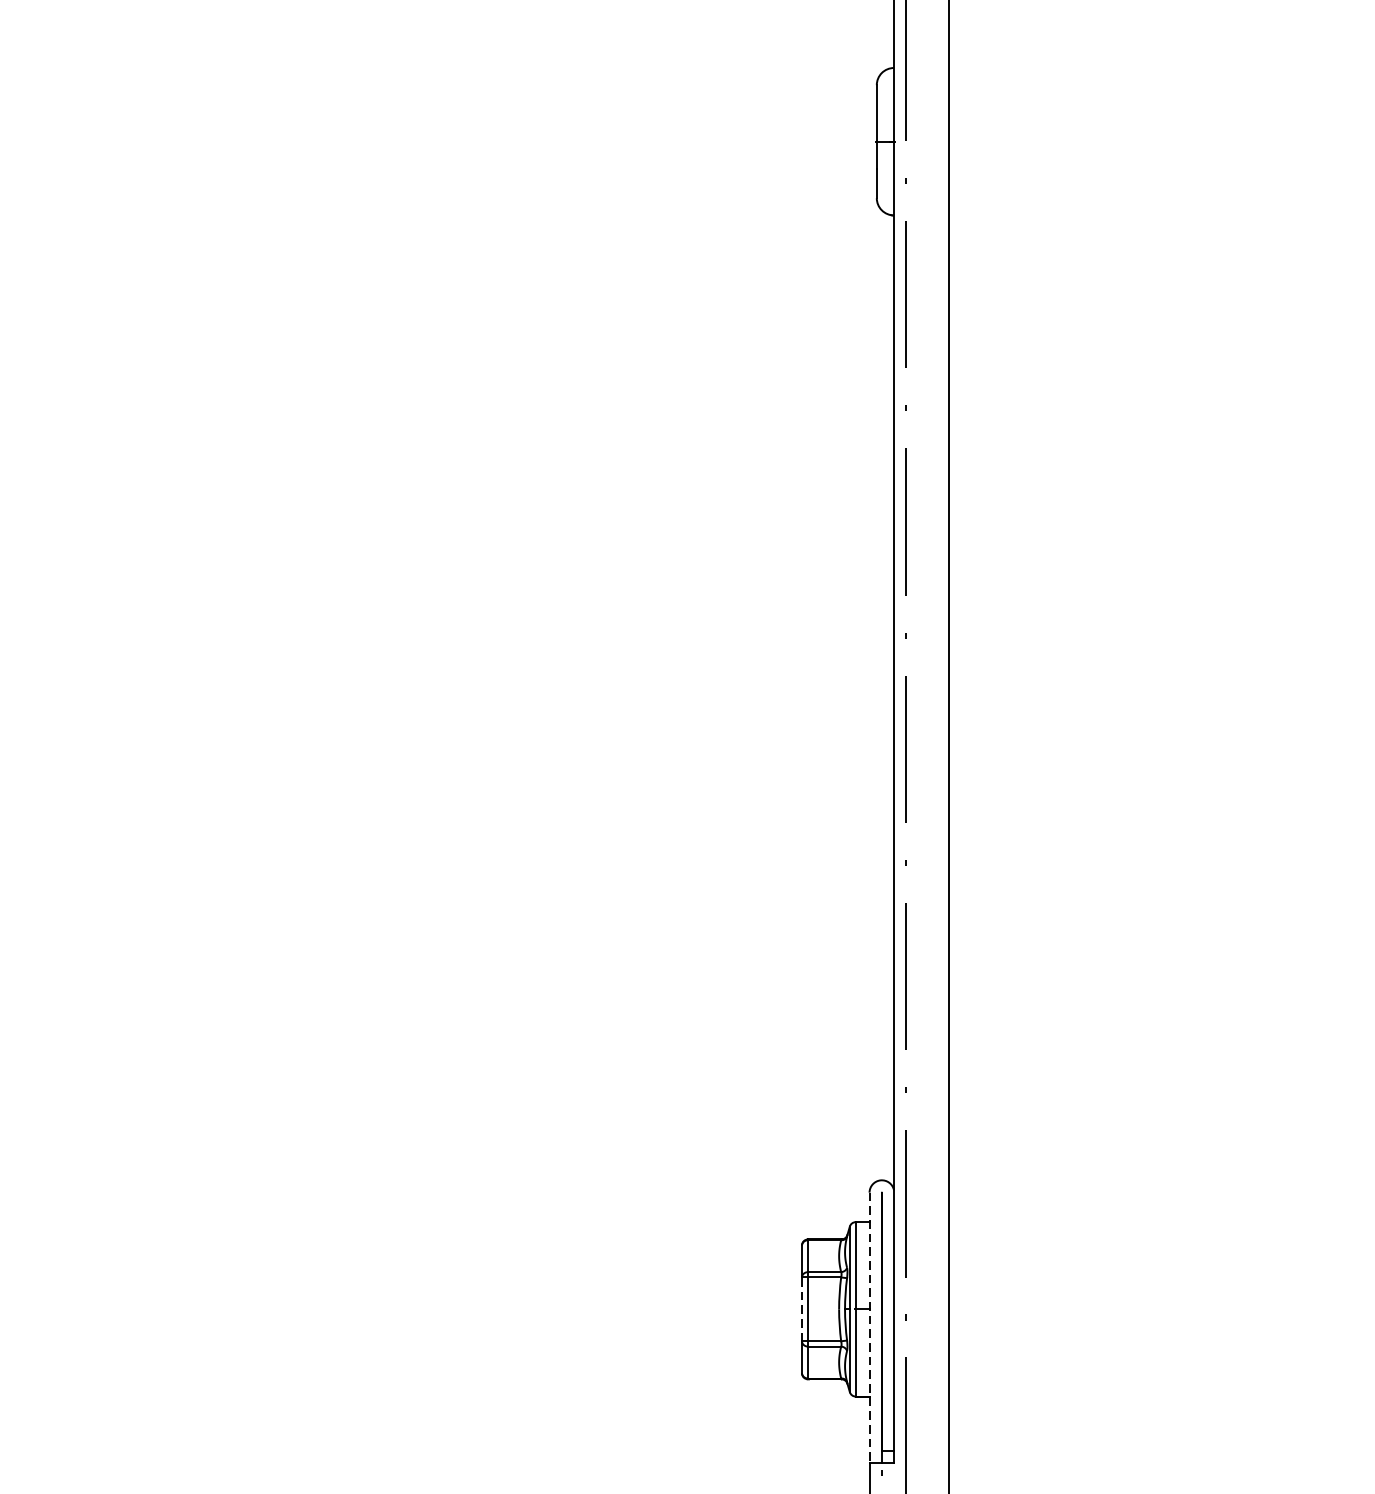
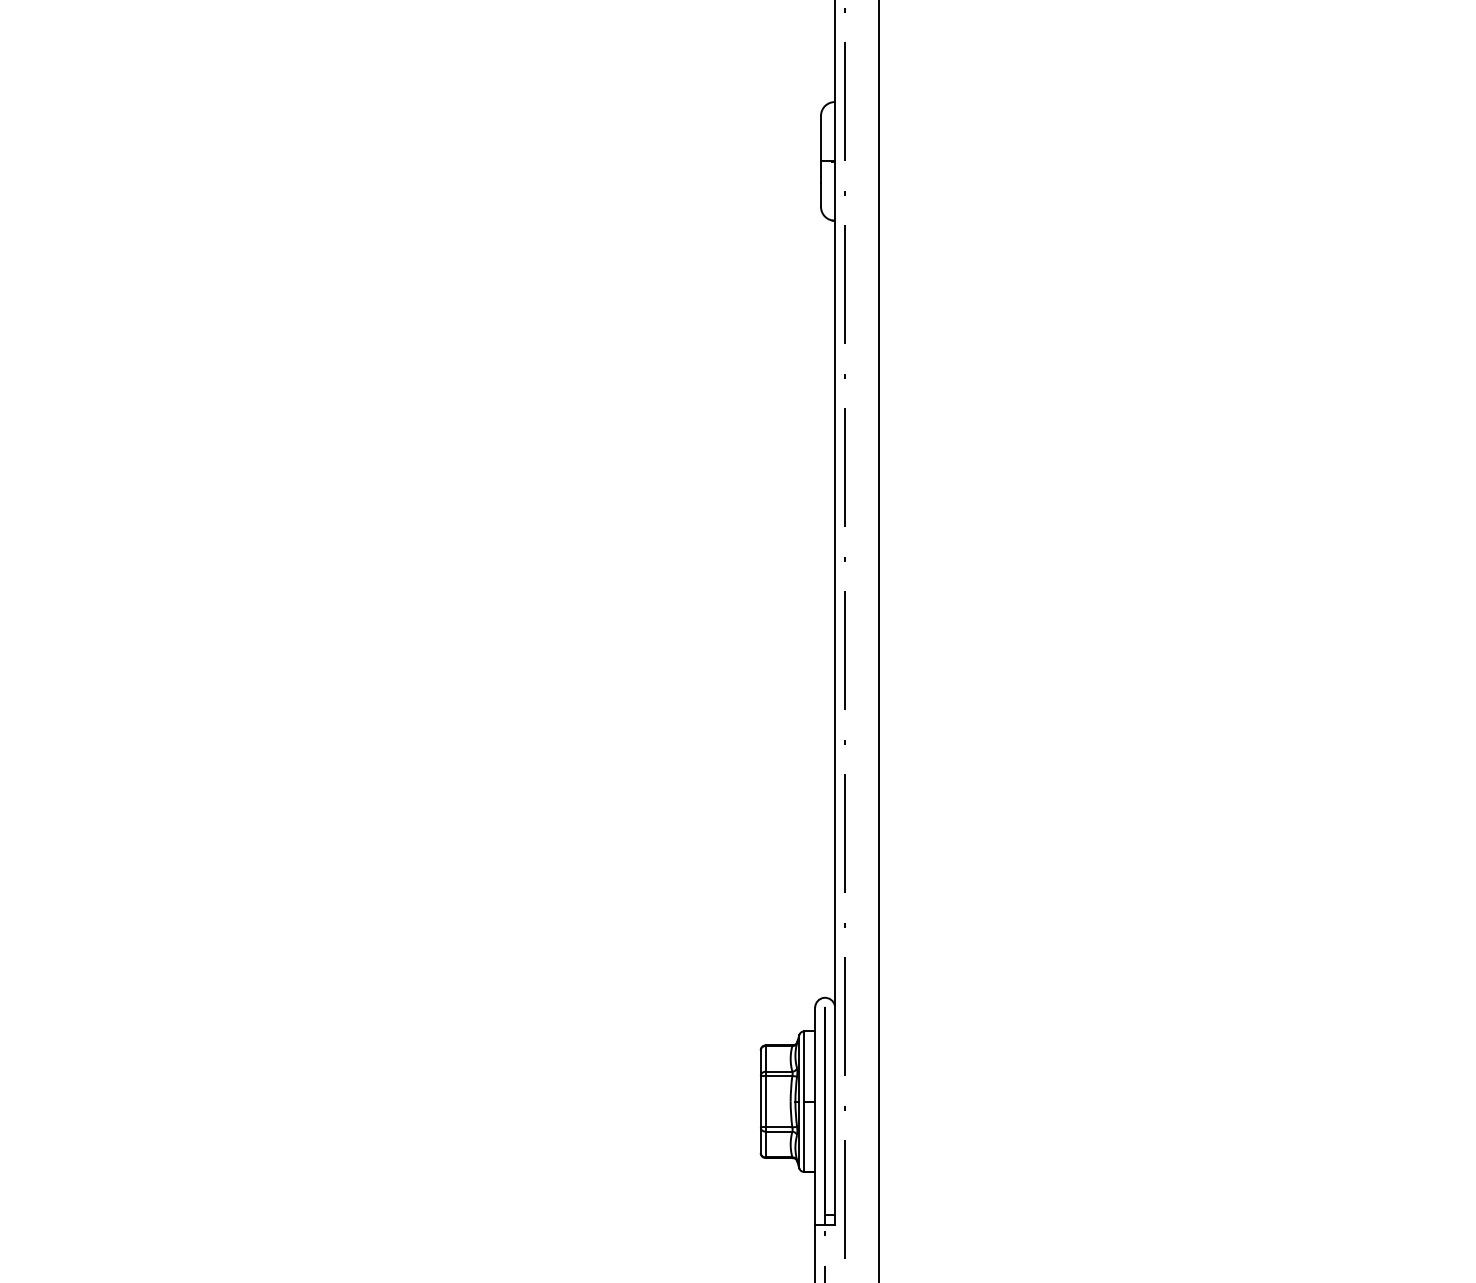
line: (801, 1309) -> (760, 1101), dashed -> solid
line: (869, 1327) -> (815, 1116), dashed -> solid

